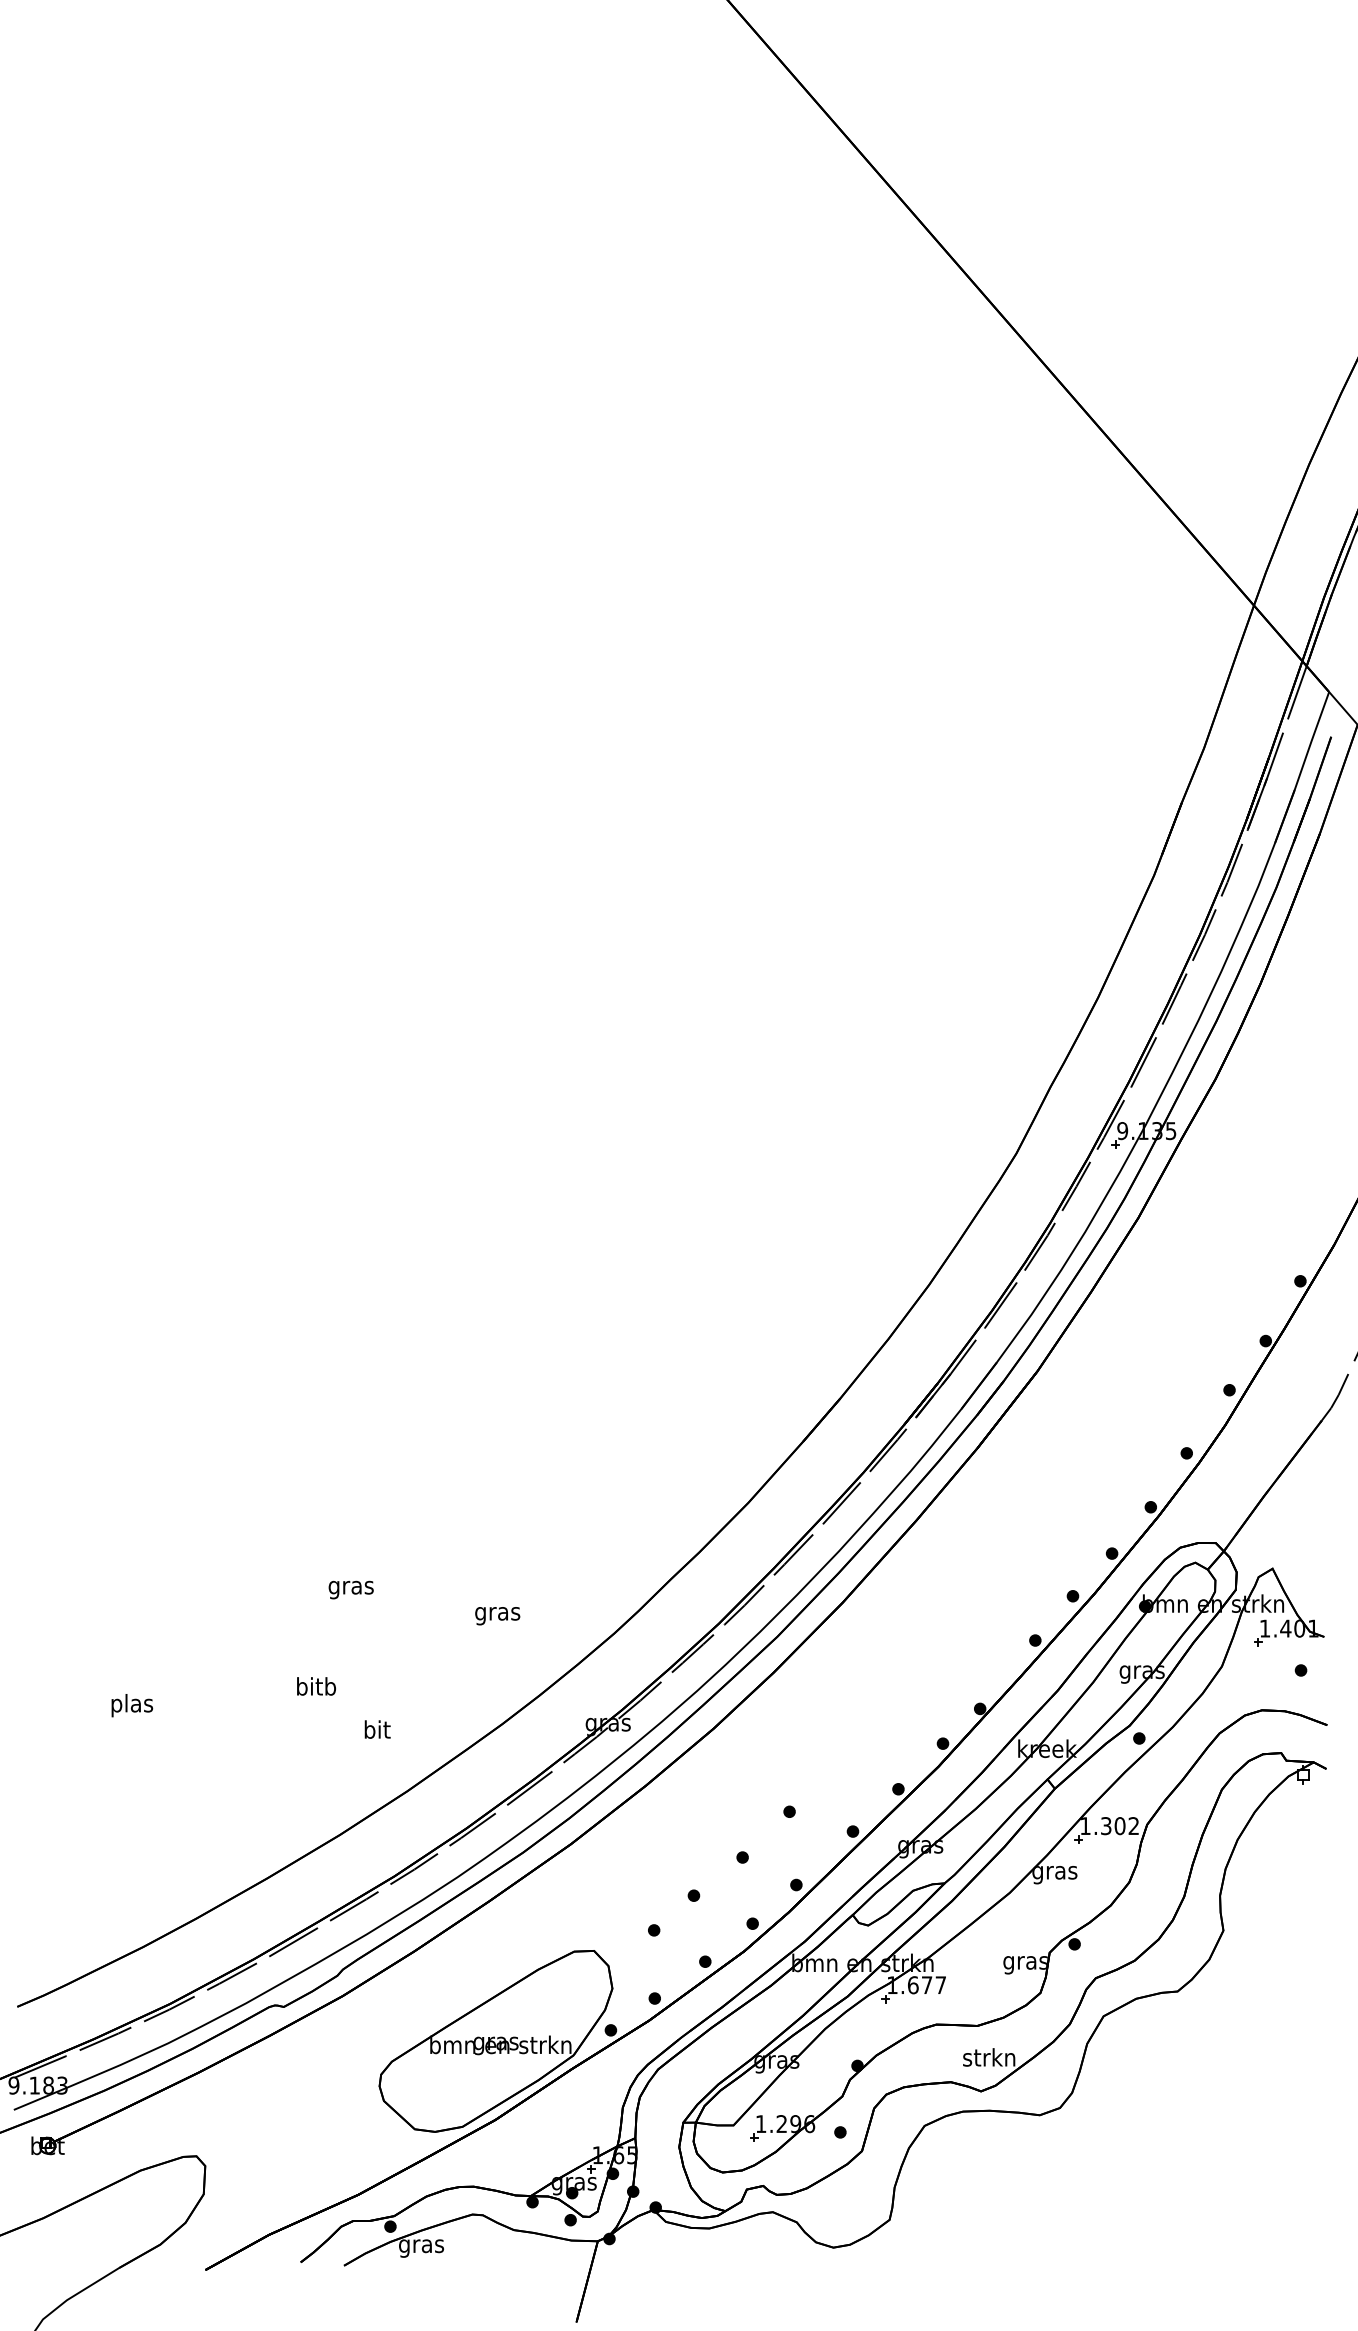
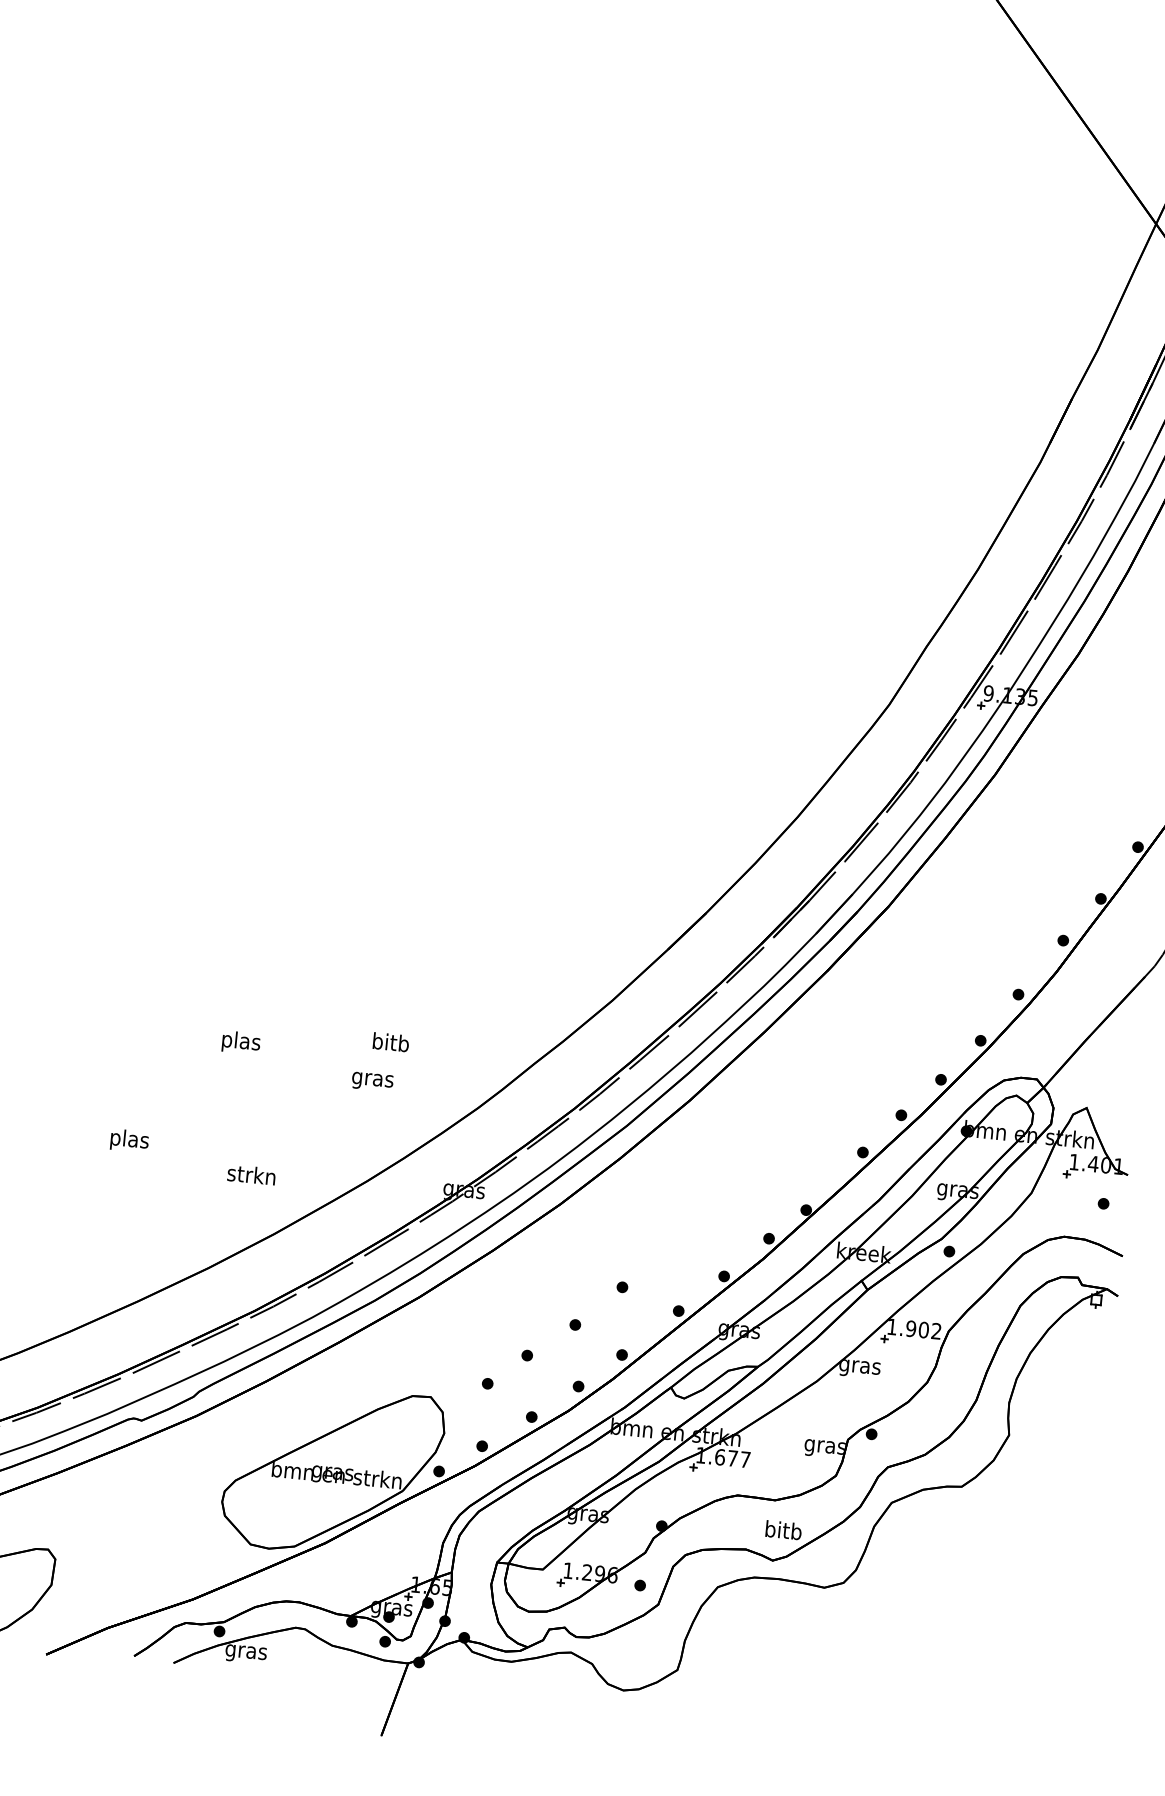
text: (350, 1587) -> (240, 1042), gras -> plas
text: (316, 1686) -> (391, 1042), moved
text: (132, 1705) -> (129, 1140), moved
text: (376, 1729) -> (251, 1174), bit -> strkn
text: (1105, 1825) -> (910, 1328), 1.302 -> 1.902
text: (989, 2057) -> (783, 1530), strkn -> bitb

